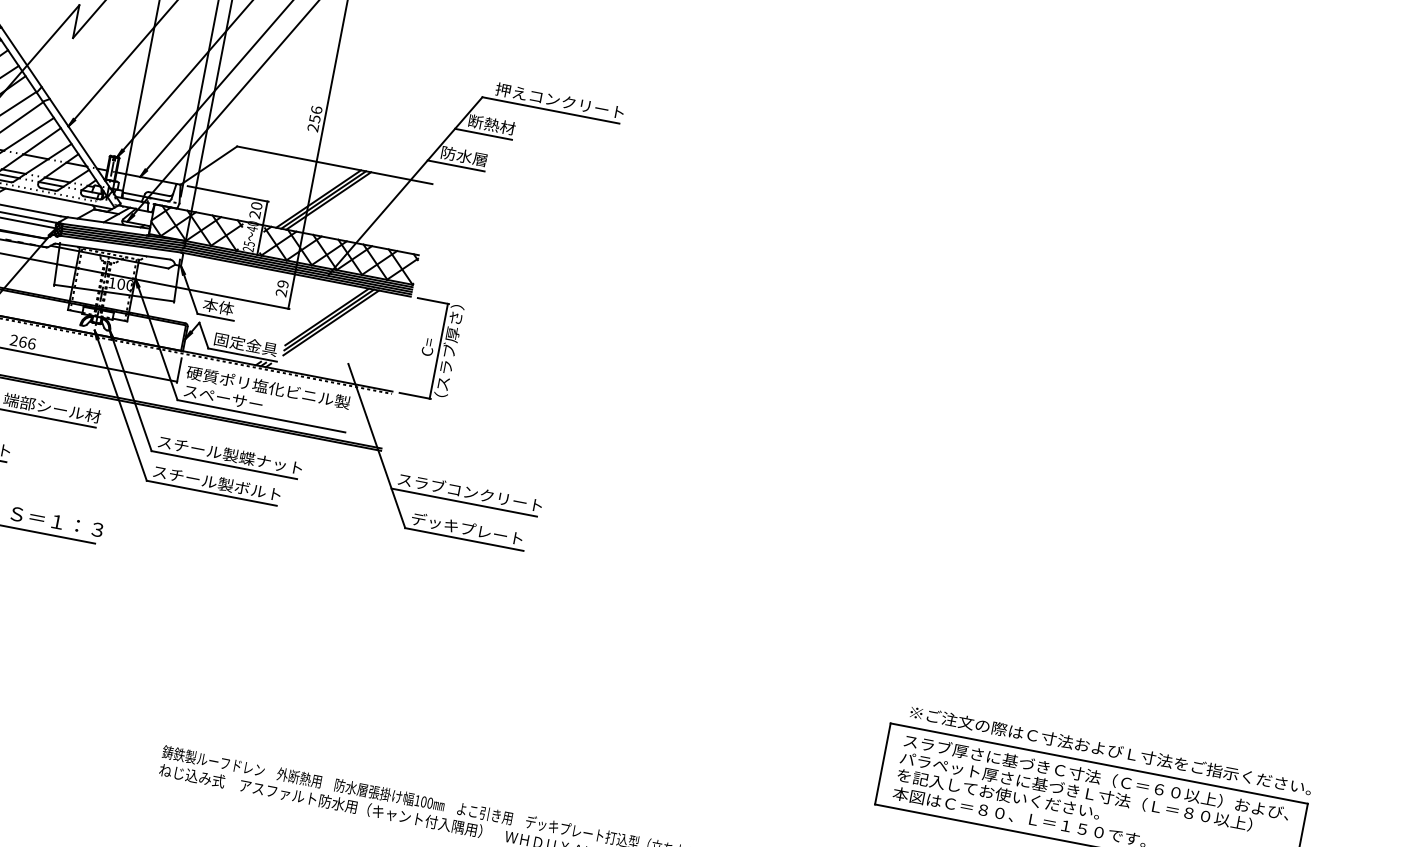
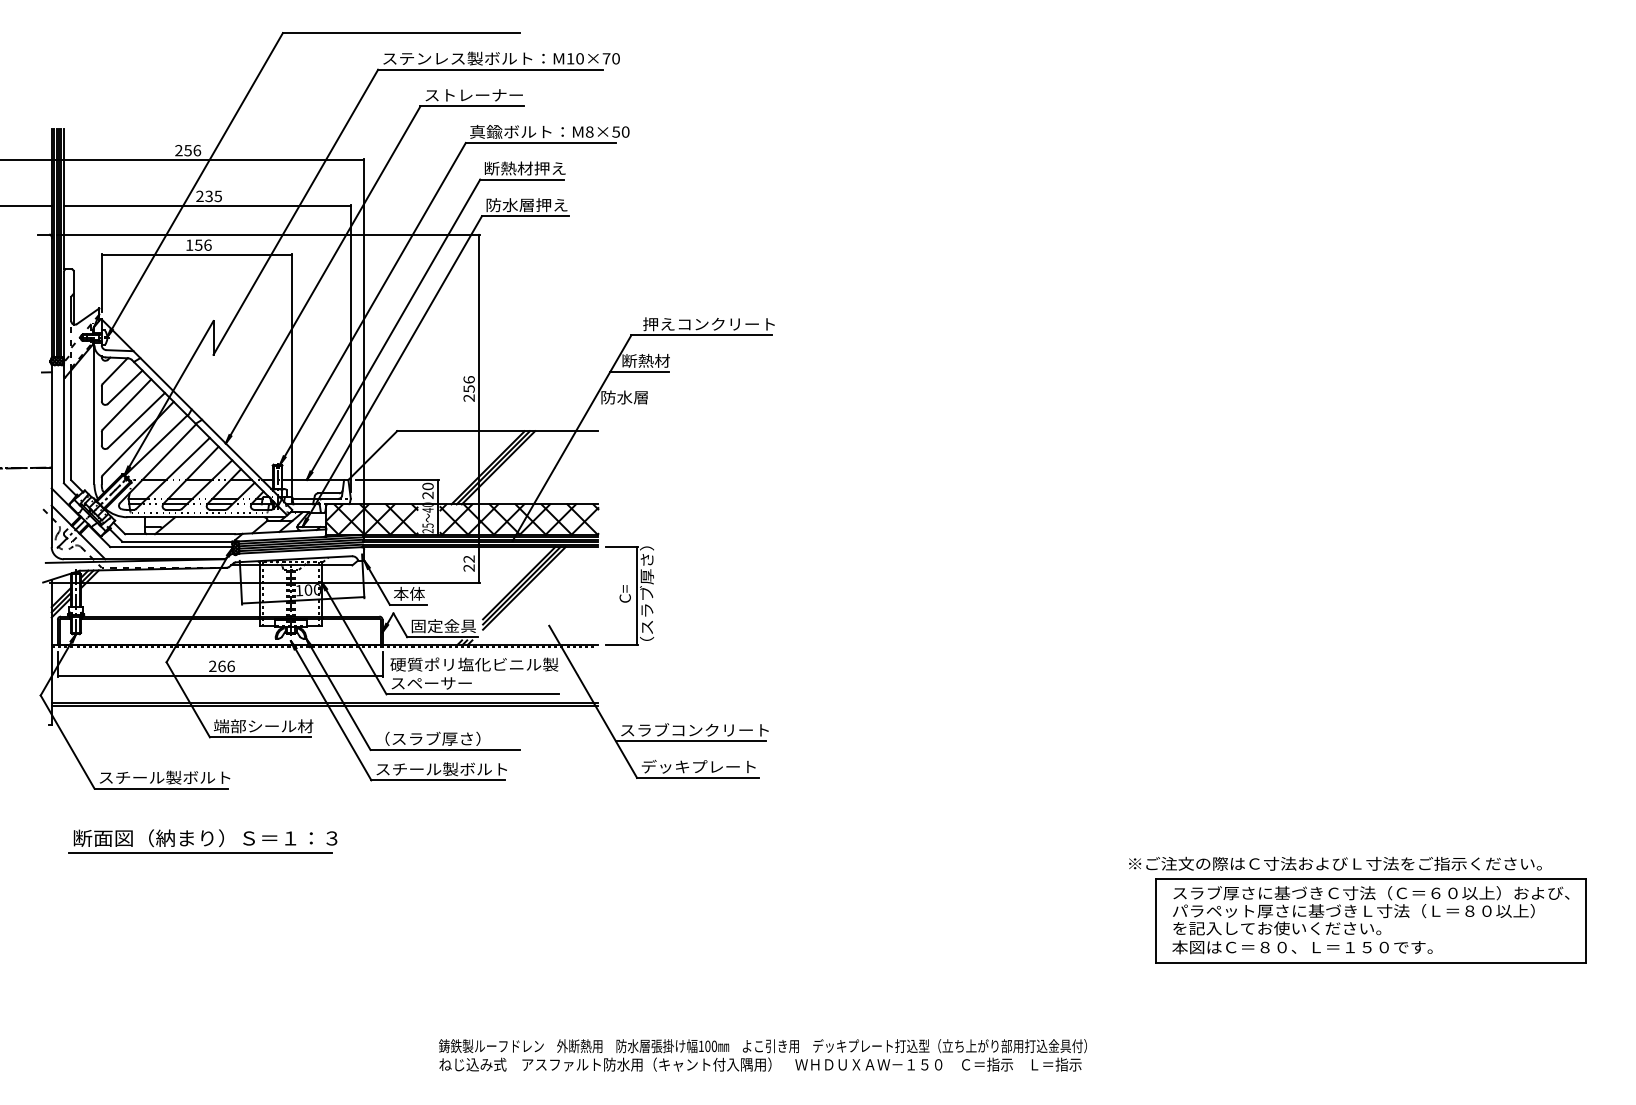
line: (456, 165) -> (618, 408), removed
text: (283, 283) -> (469, 558), 29 -> 22
text: (230, 454) -> (449, 738), スチール製蝶ナット -> （スラブ厚さ）
text: (1111, 750) -> (1335, 863), moved

